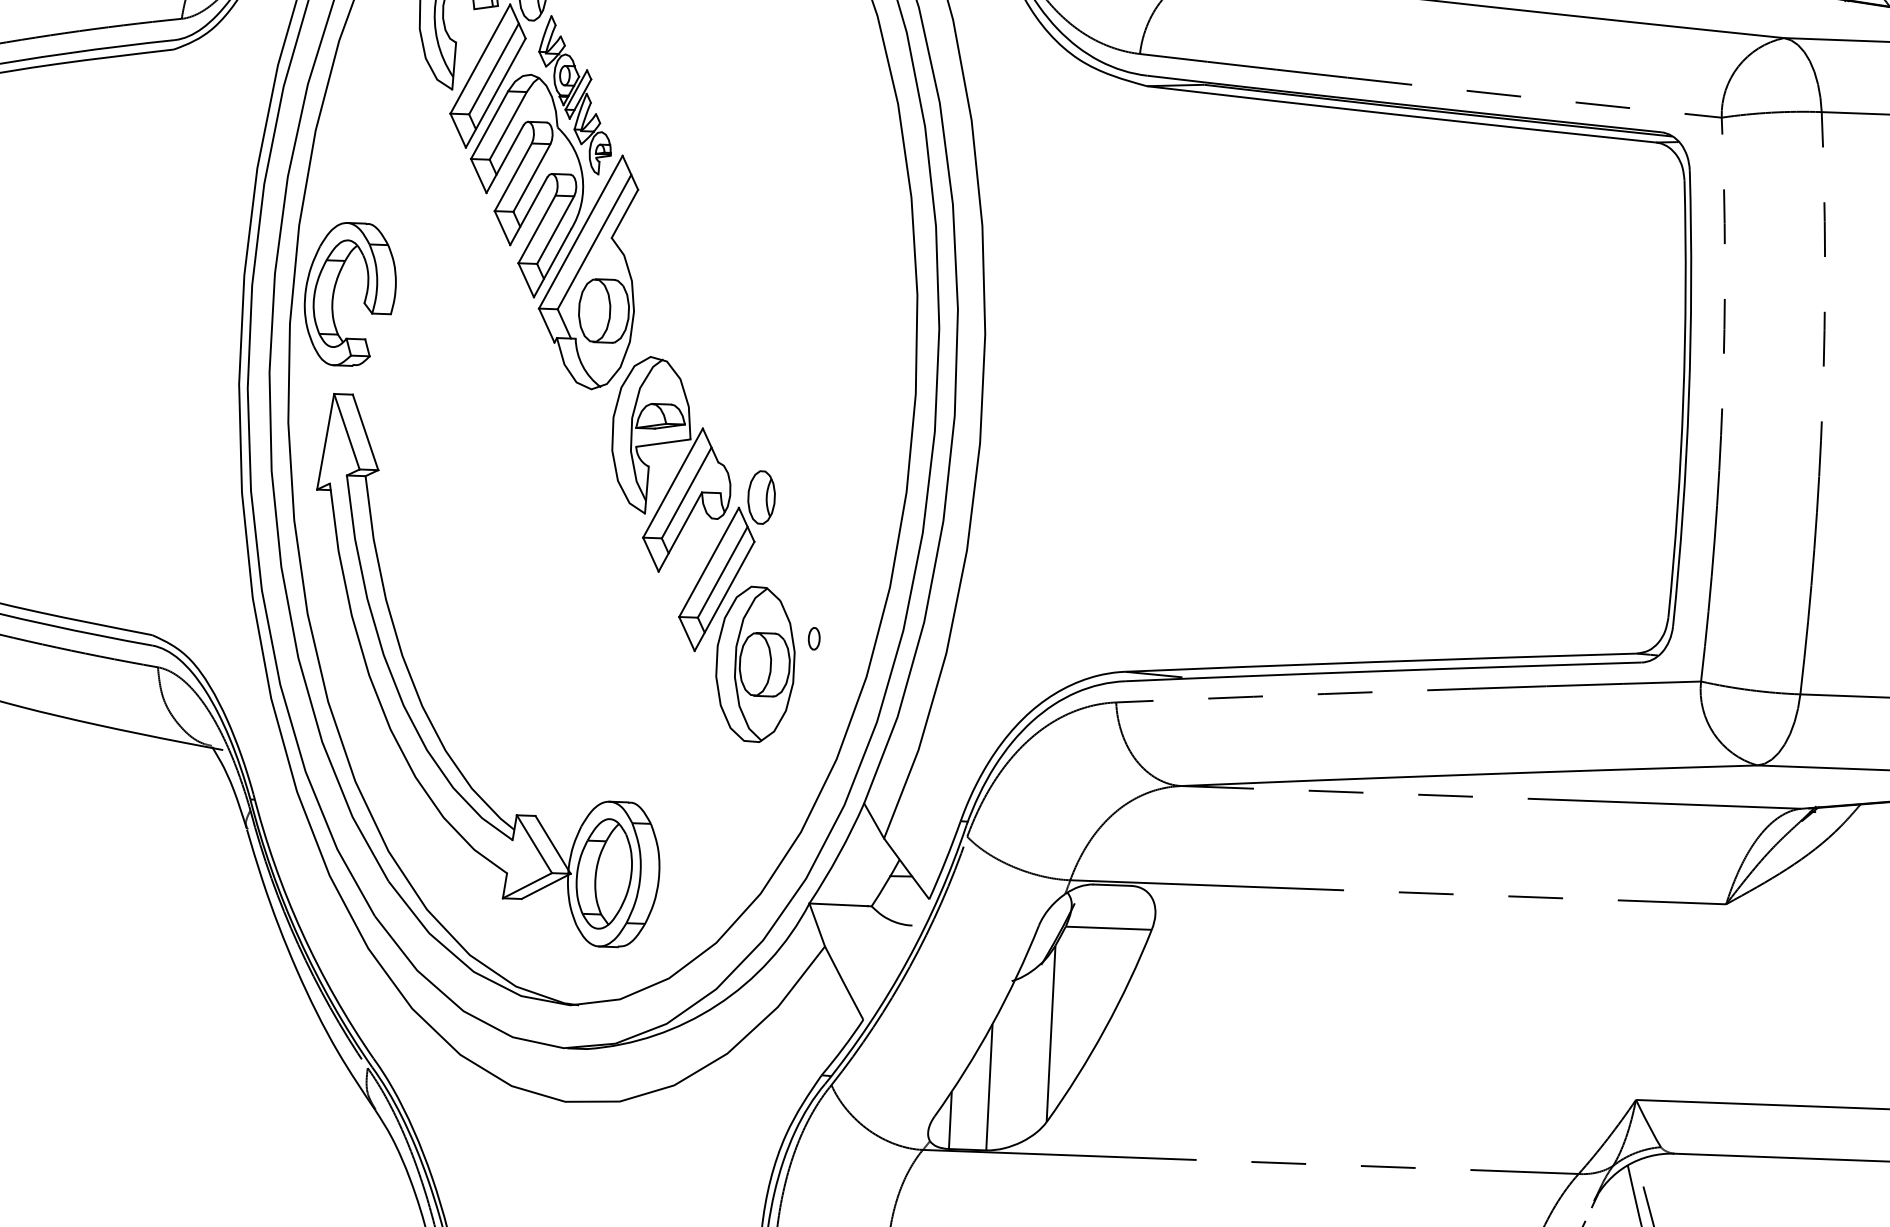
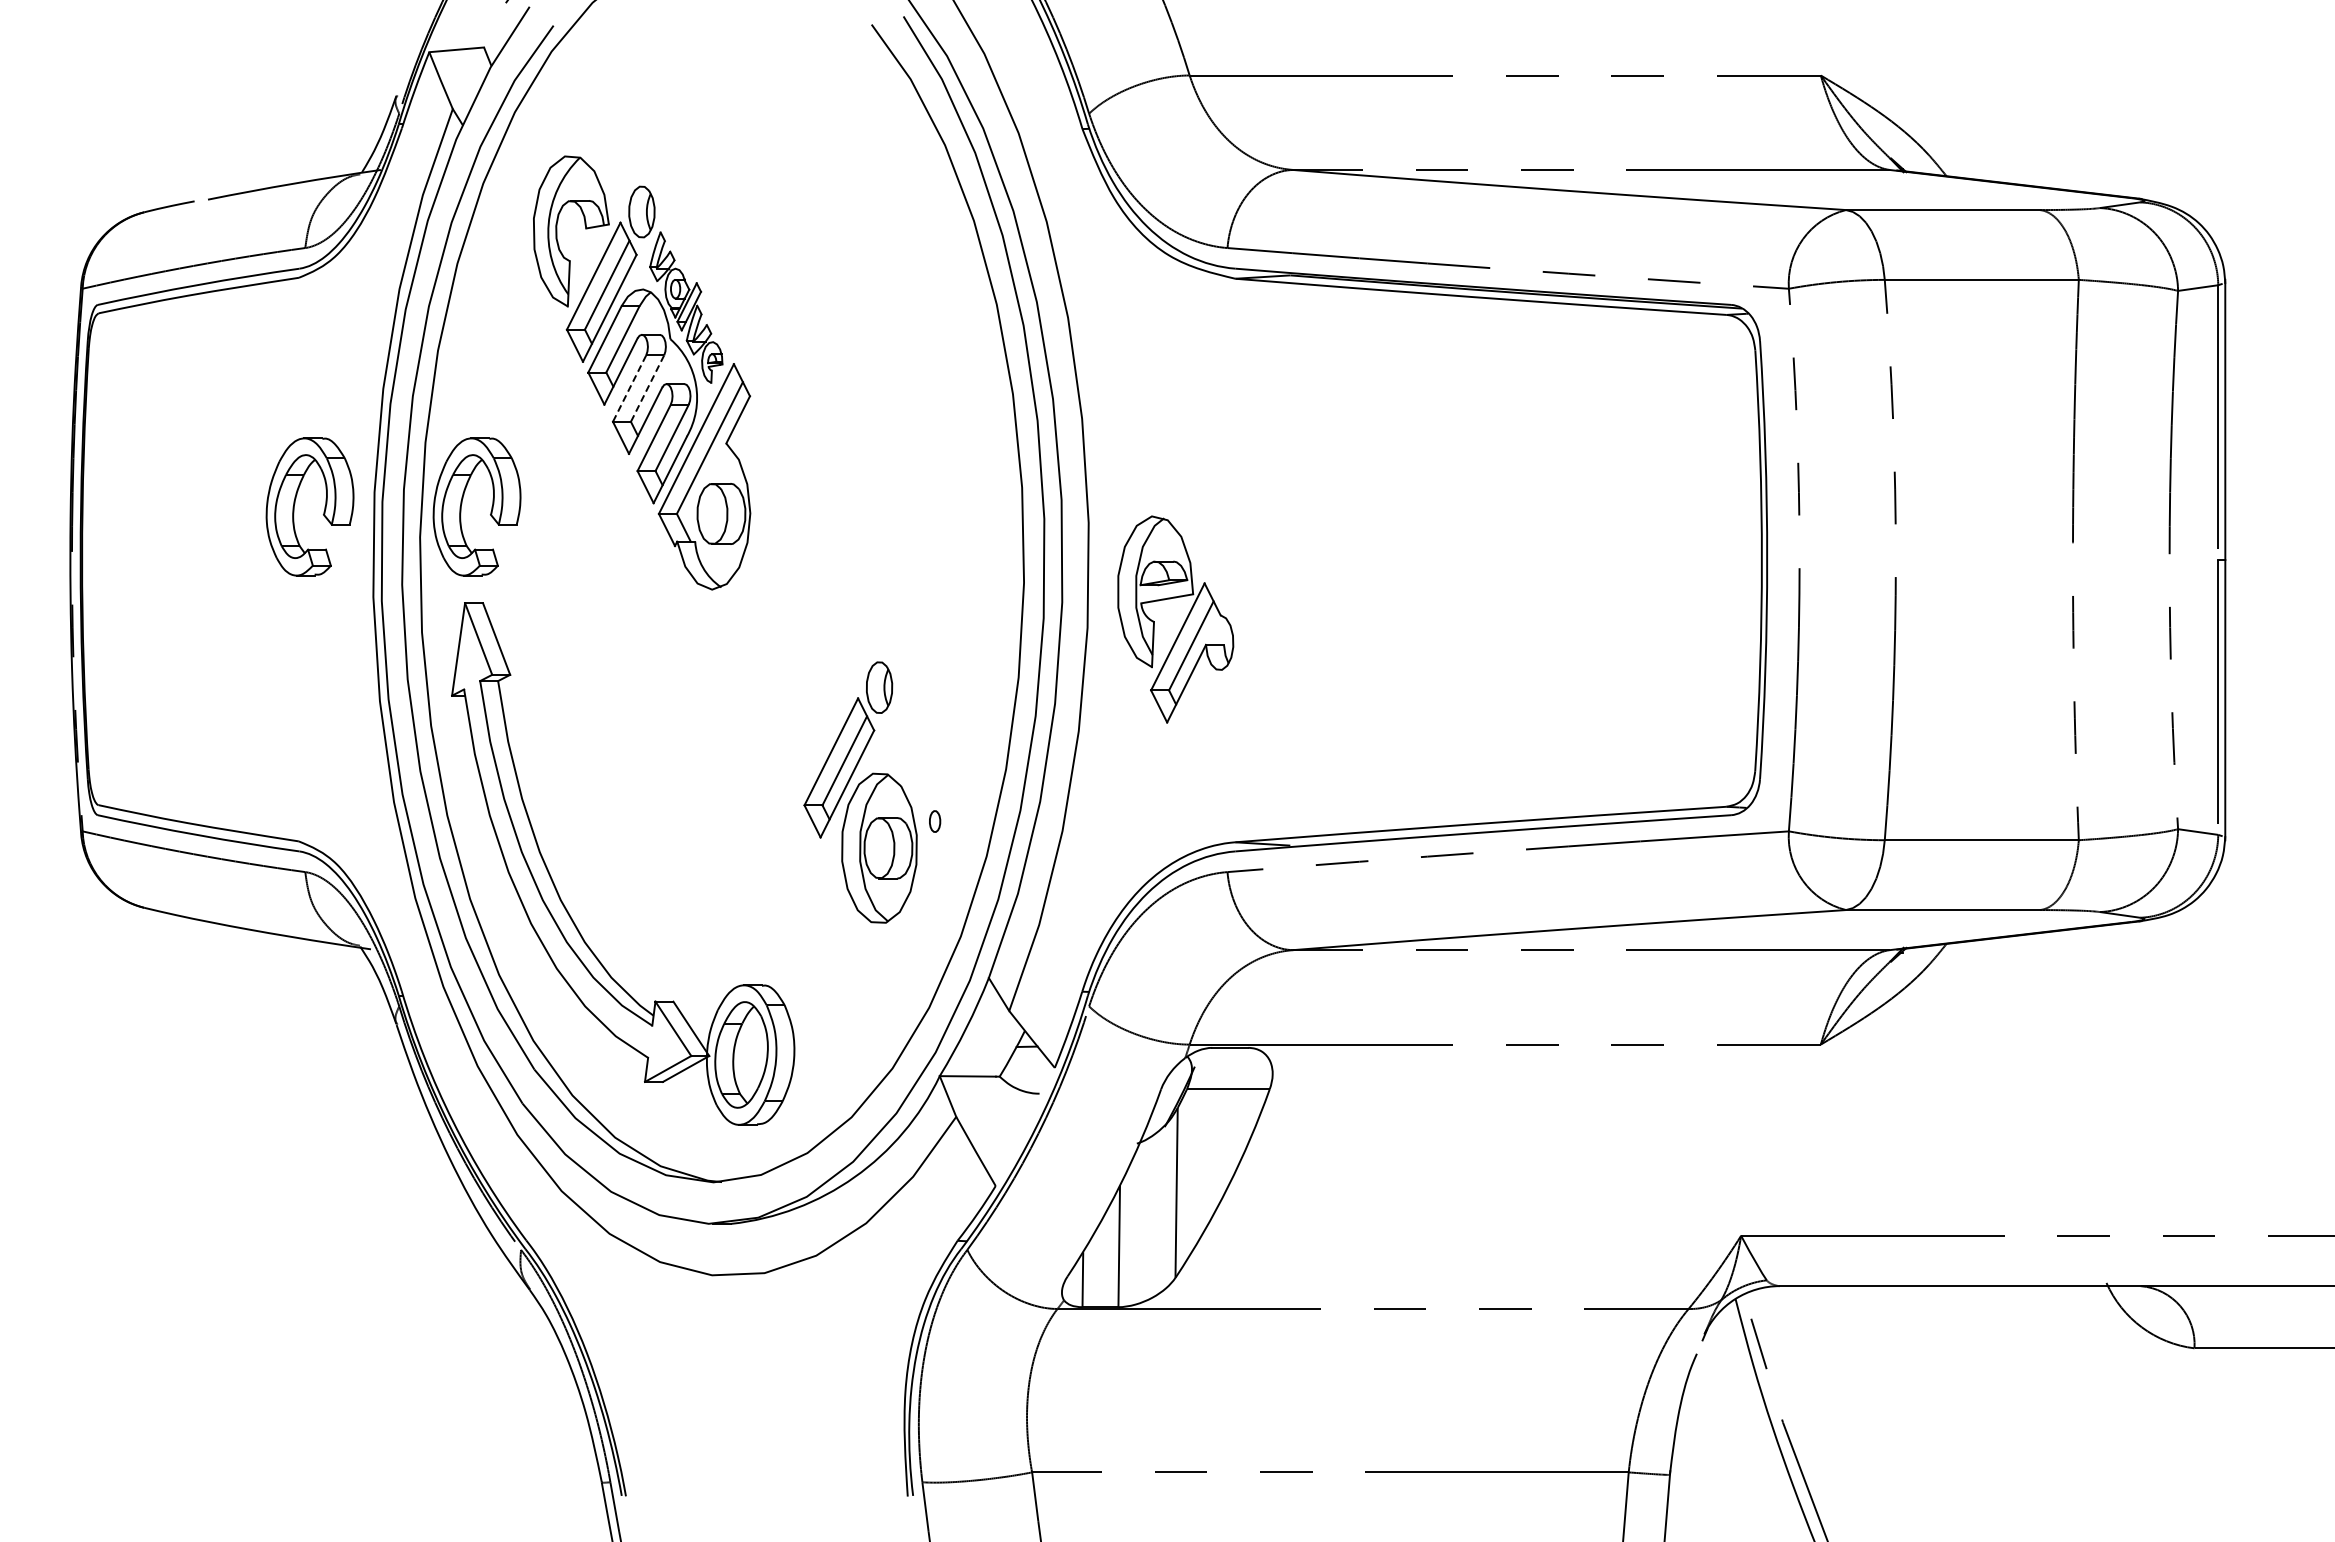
line: (513, 178) -> (629, 389), solid -> dashed
line: (531, 178) -> (647, 389), solid -> dashed
part: (161, 284) -> (295, 504), added
part: (679, 469) -> (1183, 623), moved

